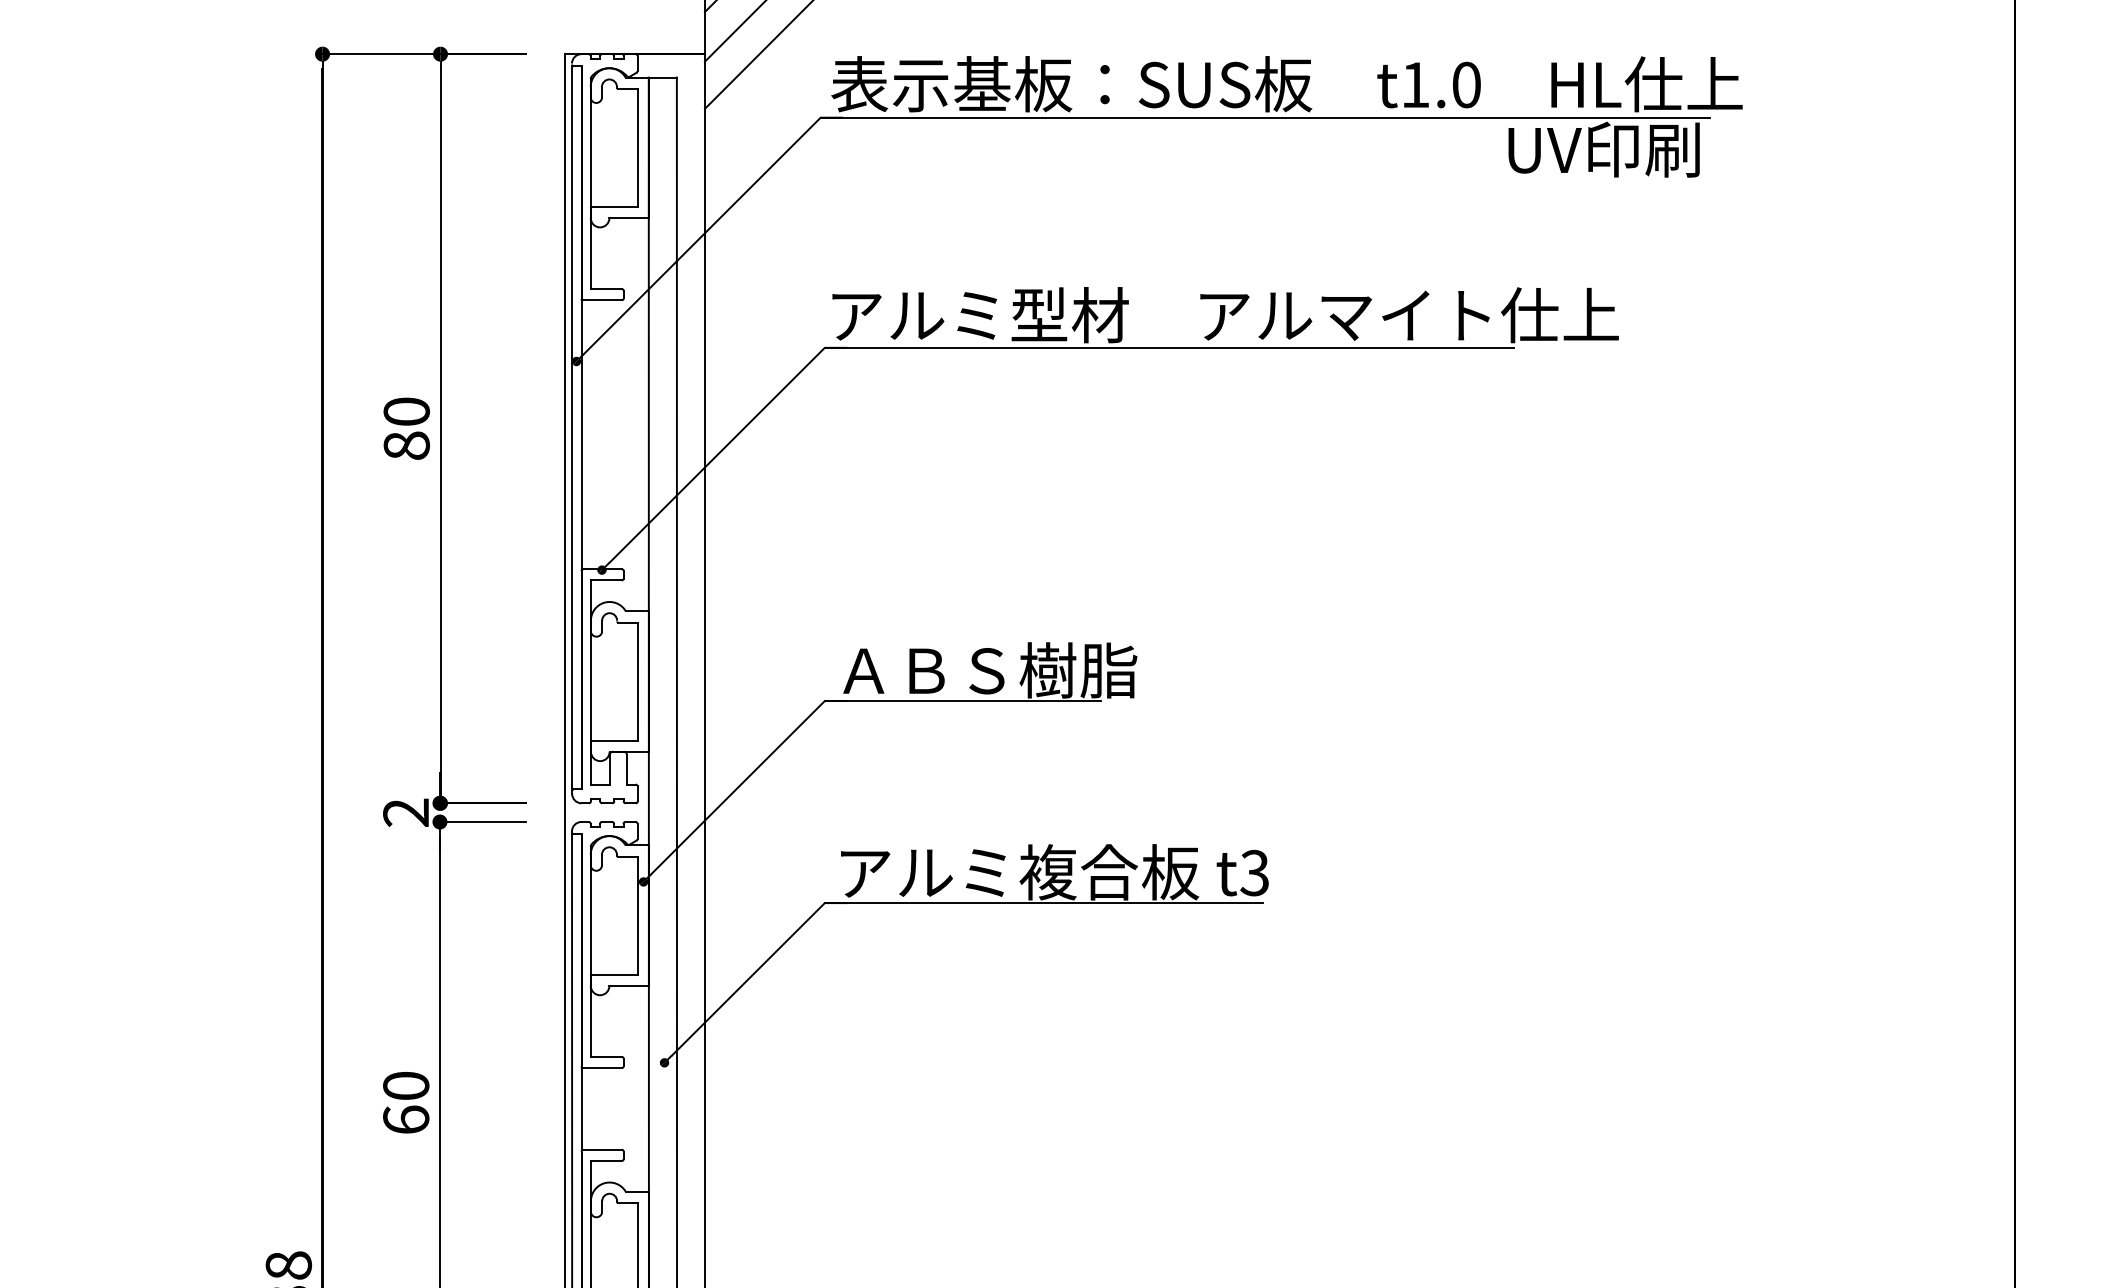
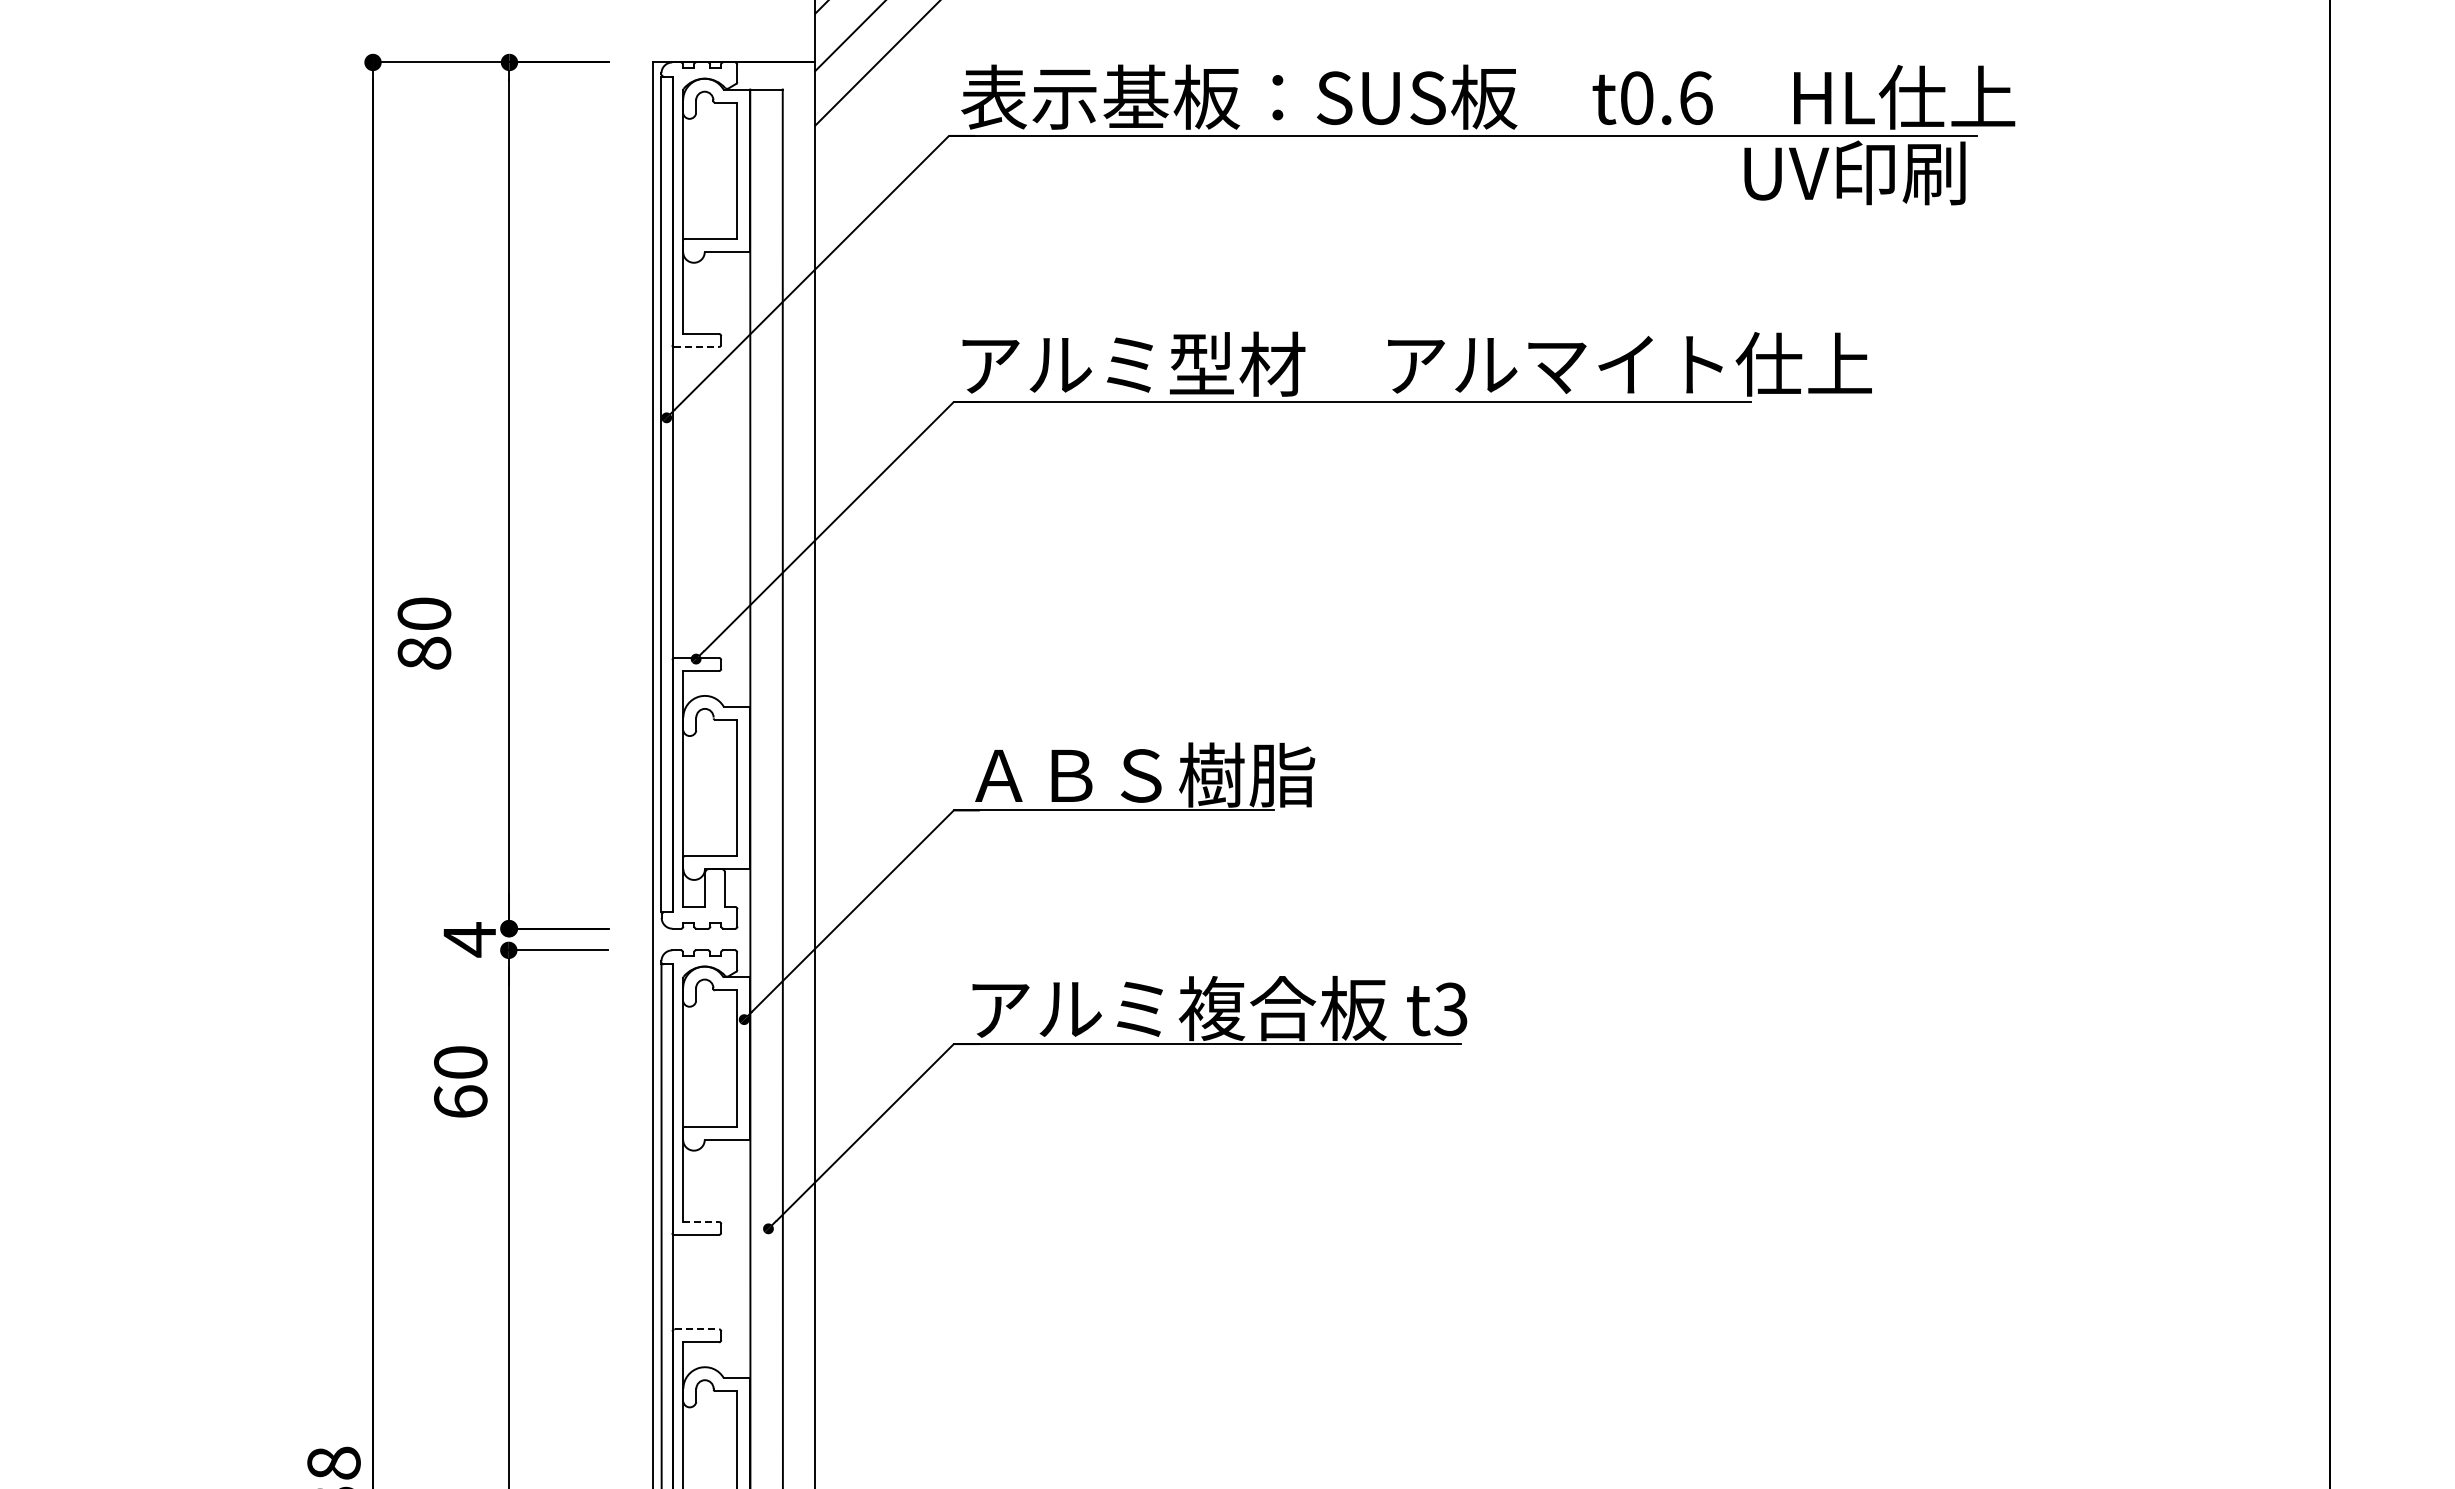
text: (1441, 85) -> (1666, 98), t1.0 -> t0.6
line: (603, 300) -> (697, 347), solid -> dashed
text: (406, 428) -> (424, 633), moved
text: (405, 812) -> (469, 939), 2 -> 4
line: (606, 1056) -> (701, 1221), solid -> dashed
text: (405, 1102) -> (460, 1081), moved
line: (603, 1149) -> (697, 1329), solid -> dashed

